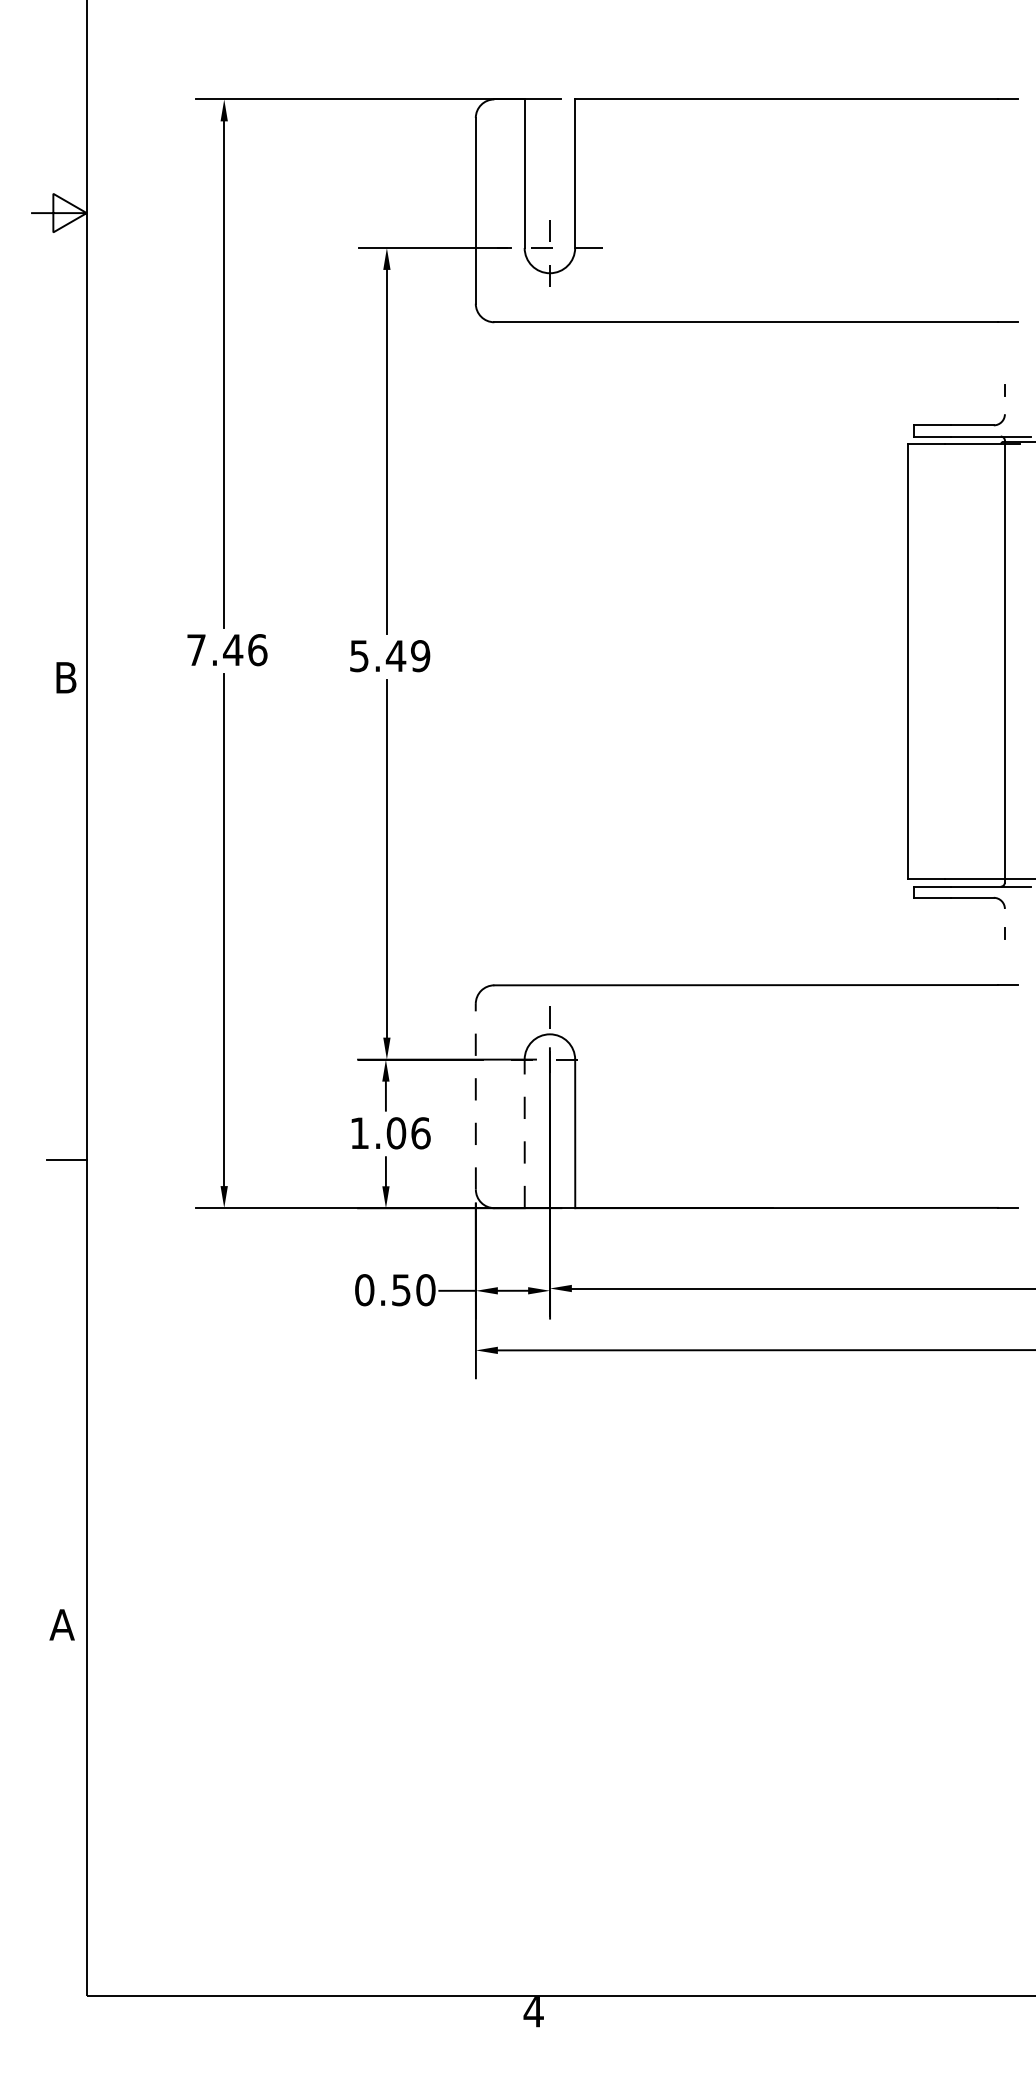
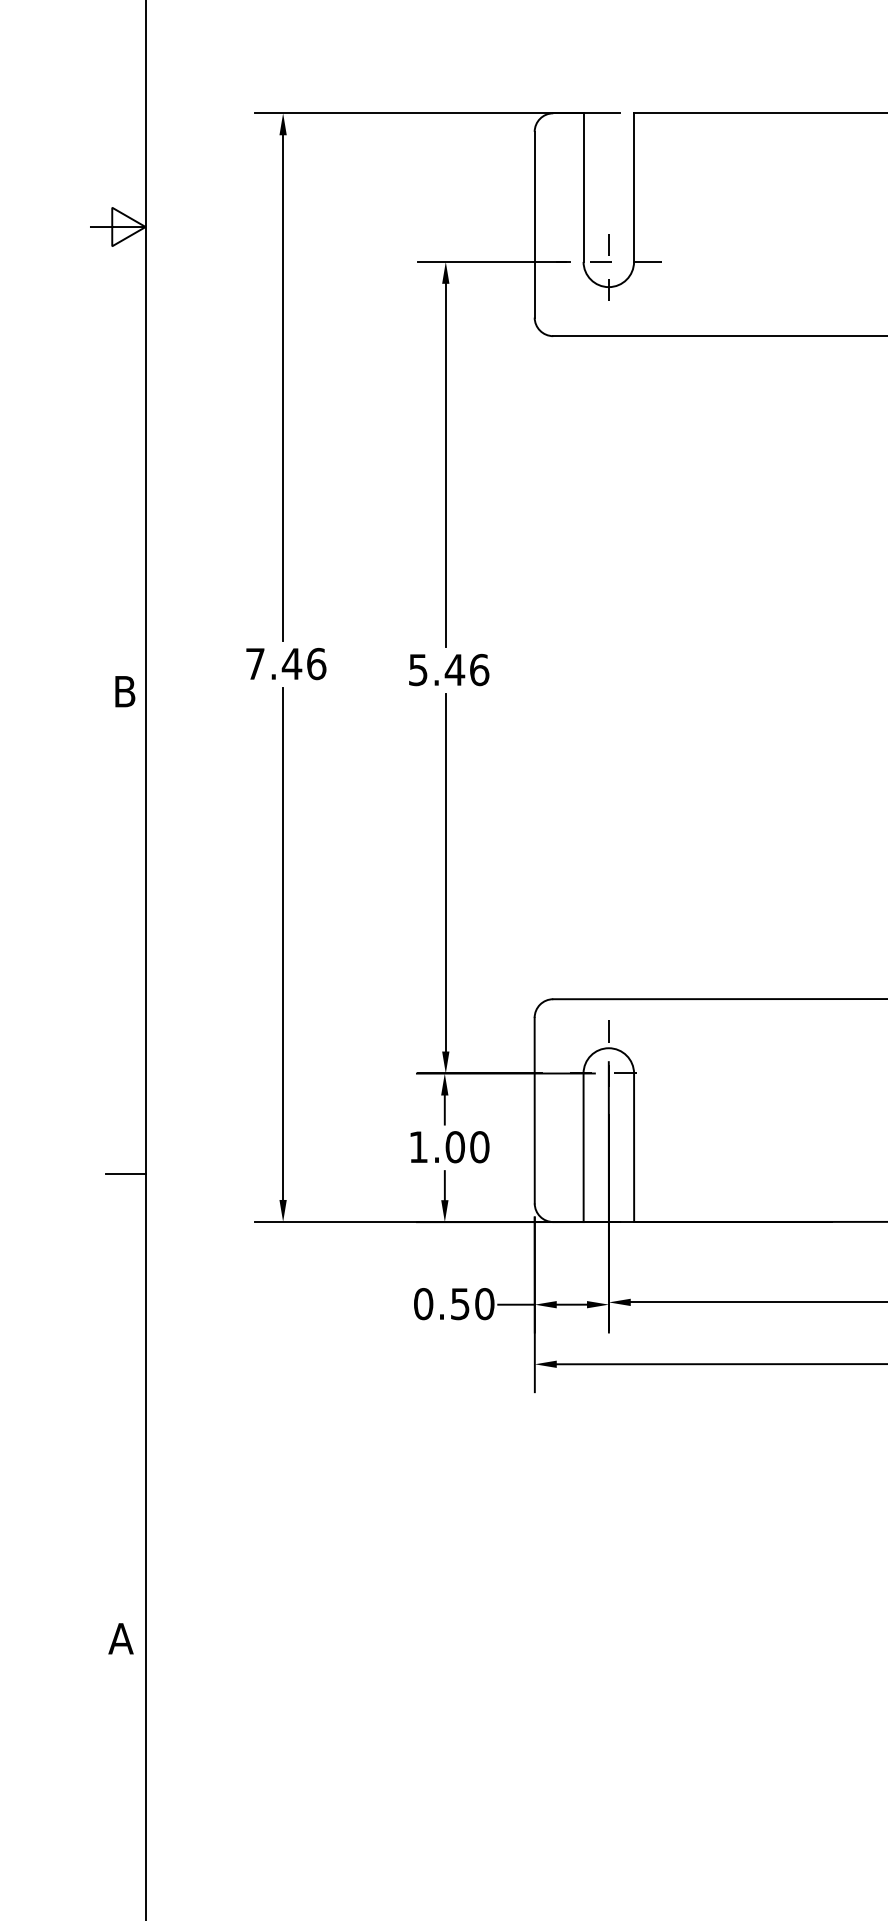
text: (420, 656) -> (479, 670), 5.49 -> 5.46
line: (475, 1096) -> (534, 1110), dashed -> solid
text: (420, 1133) -> (479, 1147), 1.06 -> 1.00
line: (524, 1133) -> (583, 1147), dashed -> solid

